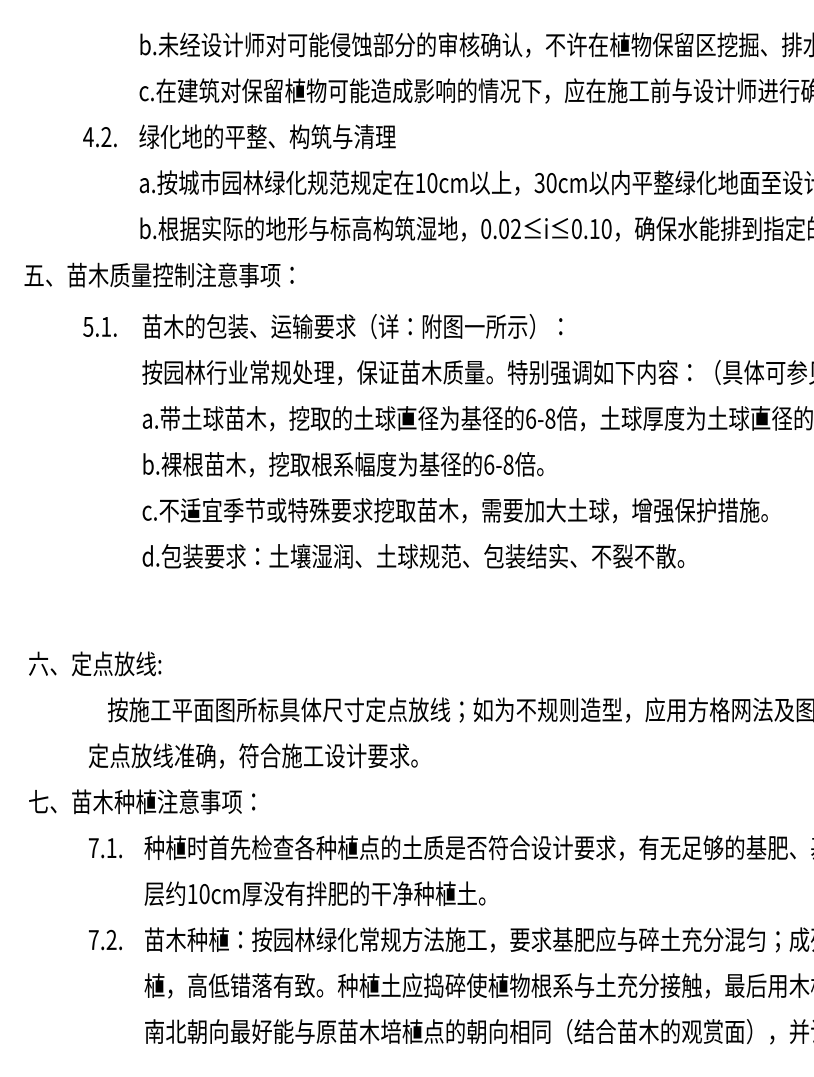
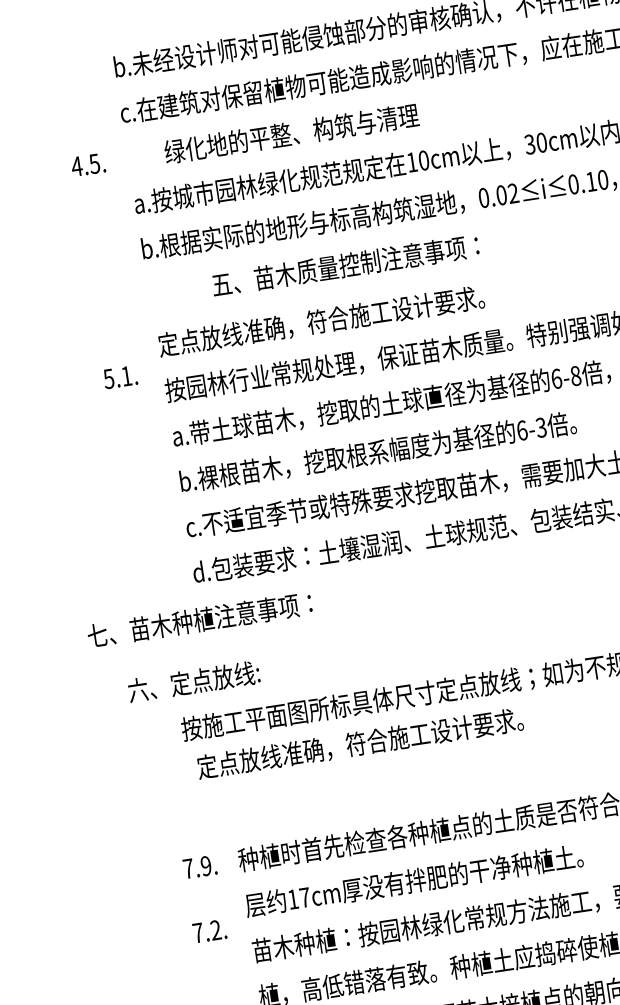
text: (267, 136) -> (291, 133), moved
text: (106, 137) -> (94, 164), 4.2. -> 4.5.
text: (158, 274) -> (344, 265), moved
text: (99, 326) -> (119, 376), moved
text: (352, 326) -> (366, 314), 苗木的包装、运输要求（详：附图一所示）： -> 定点放线准确，符合施工设计要求。
text: (508, 464) -> (541, 427), 6-8 -> 6-3
text: (95, 663) -> (194, 681), moved
text: (253, 755) -> (360, 743), moved
text: (142, 801) -> (200, 619), moved
text: (111, 848) -> (206, 866), 7.1. -> 7.9.
text: (204, 894) -> (304, 898), 10cm -> 17cm
text: (105, 939) -> (209, 930), moved

